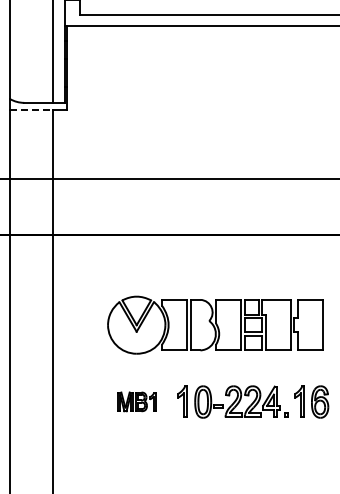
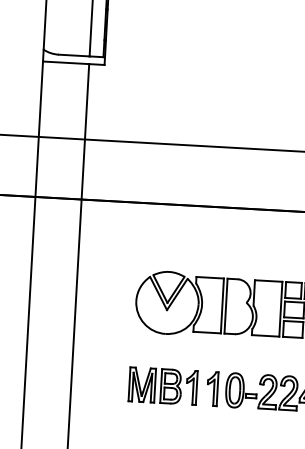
line: (31, 109) -> (66, 62), dashed -> solid
part: (136, 401) -> (162, 385), size x1.67

